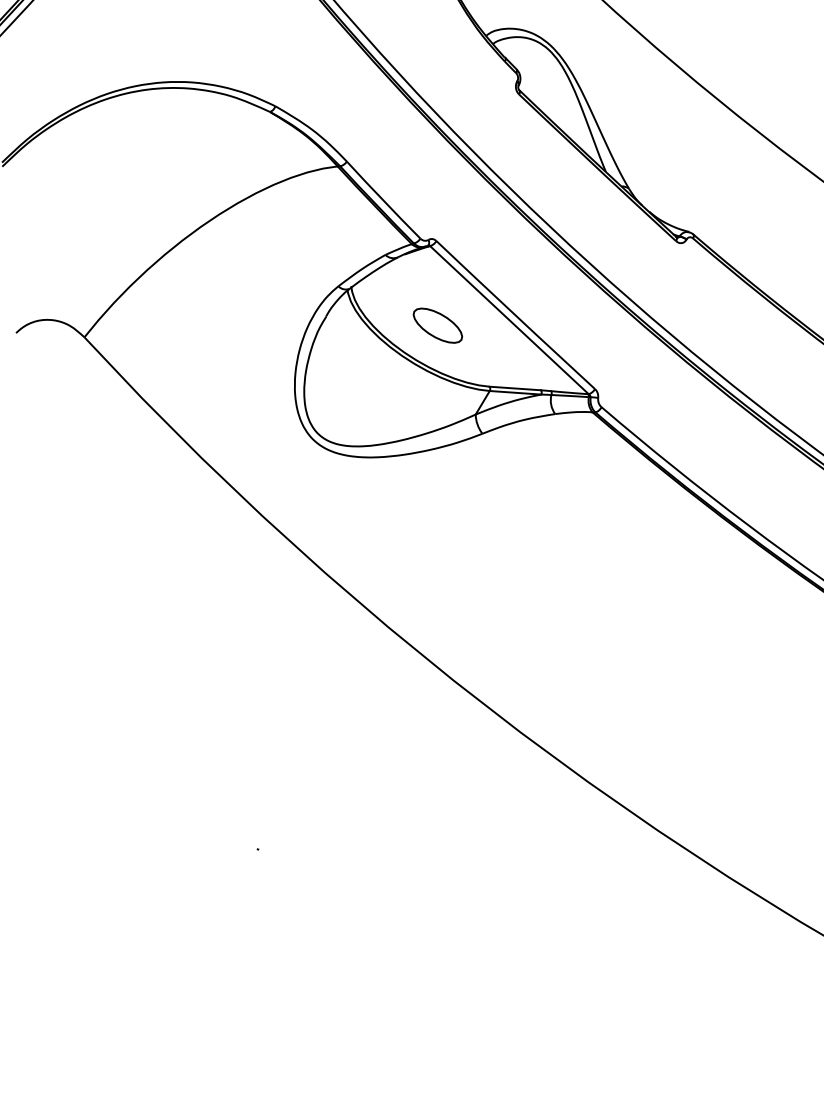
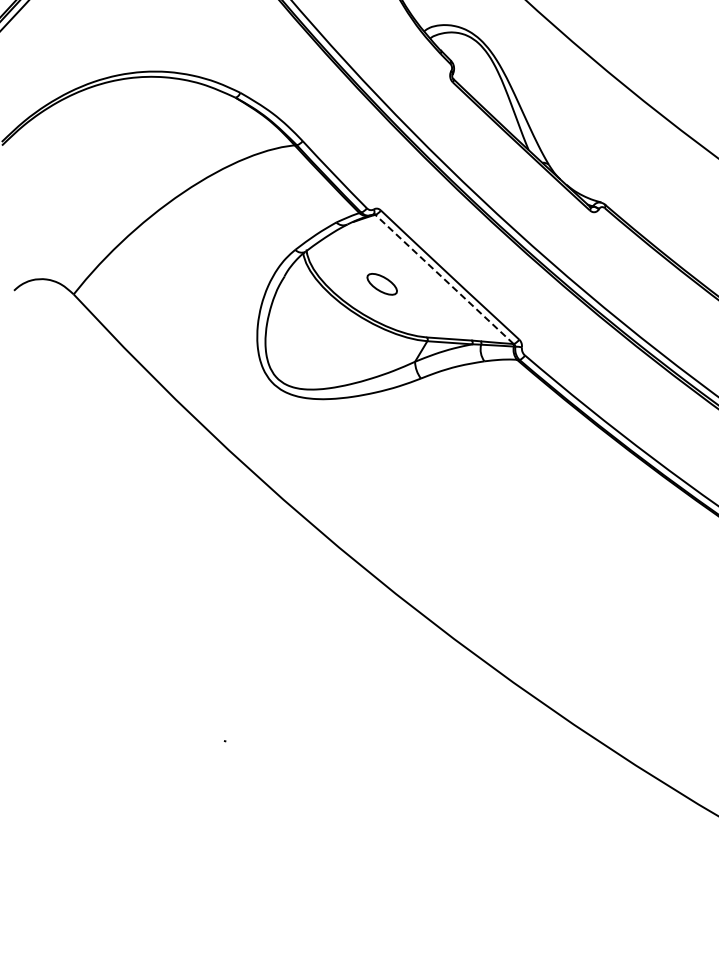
line: (509, 320) -> (444, 279), solid -> dashed
part: (438, 325) -> (382, 284), size x0.7

